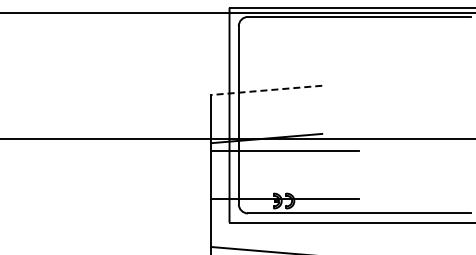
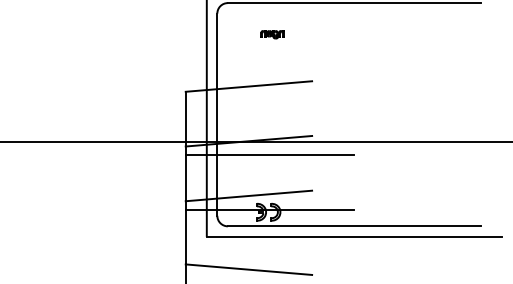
part: (286, 44) -> (271, 34), added
line: (266, 90) -> (248, 86), dashed -> solid
line: (266, 186) -> (248, 195), added

